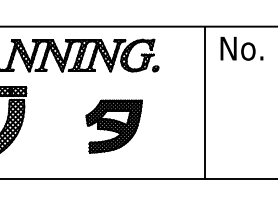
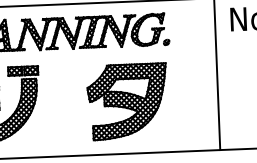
part: (113, 126) -> (126, 101), size x1.43

